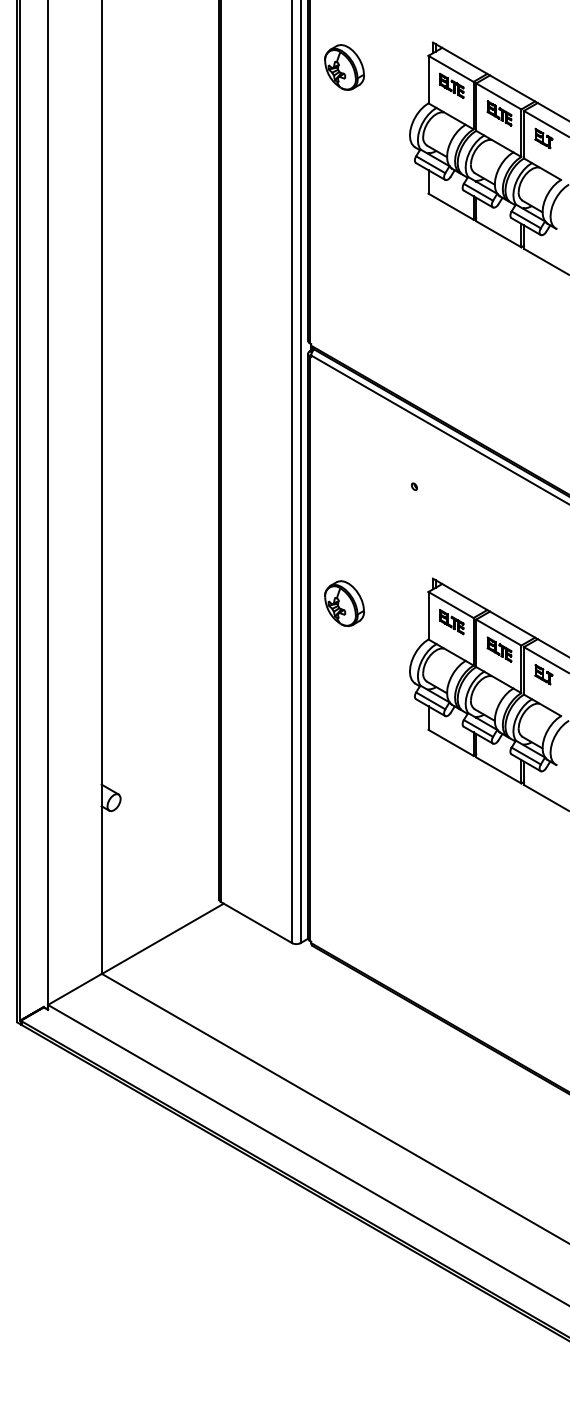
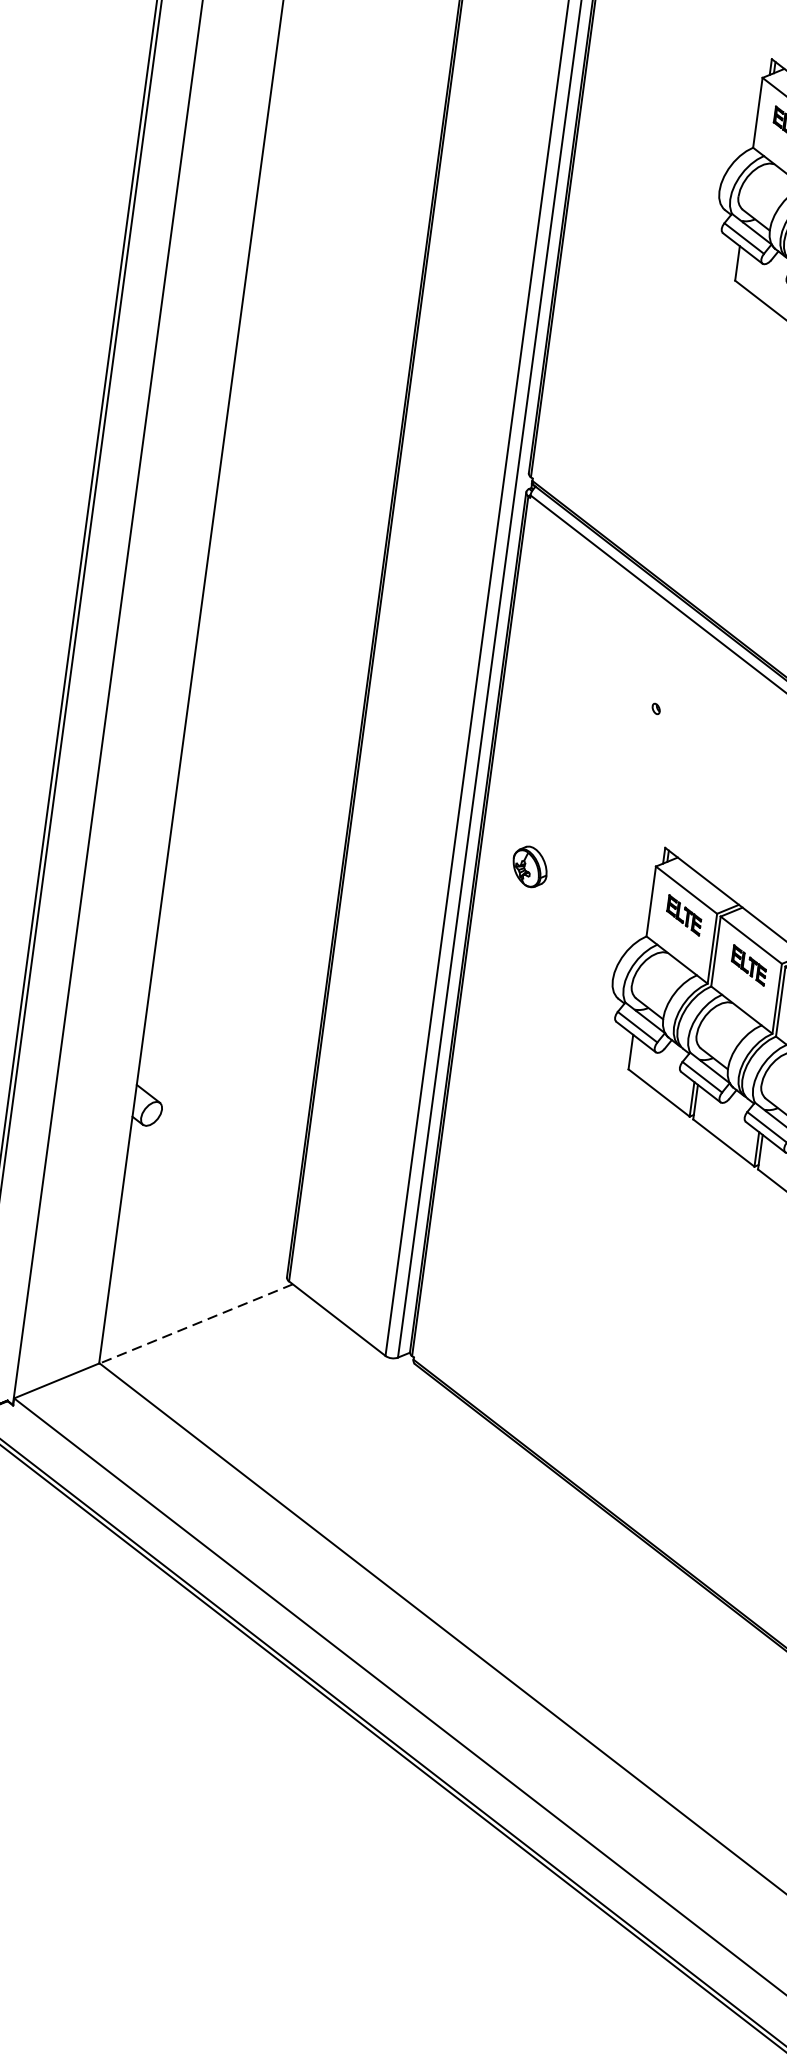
part: (344, 67) -> (636, 78), removed
part: (344, 603) -> (530, 866), size x0.6
line: (162, 939) -> (195, 1324), solid -> dashed

